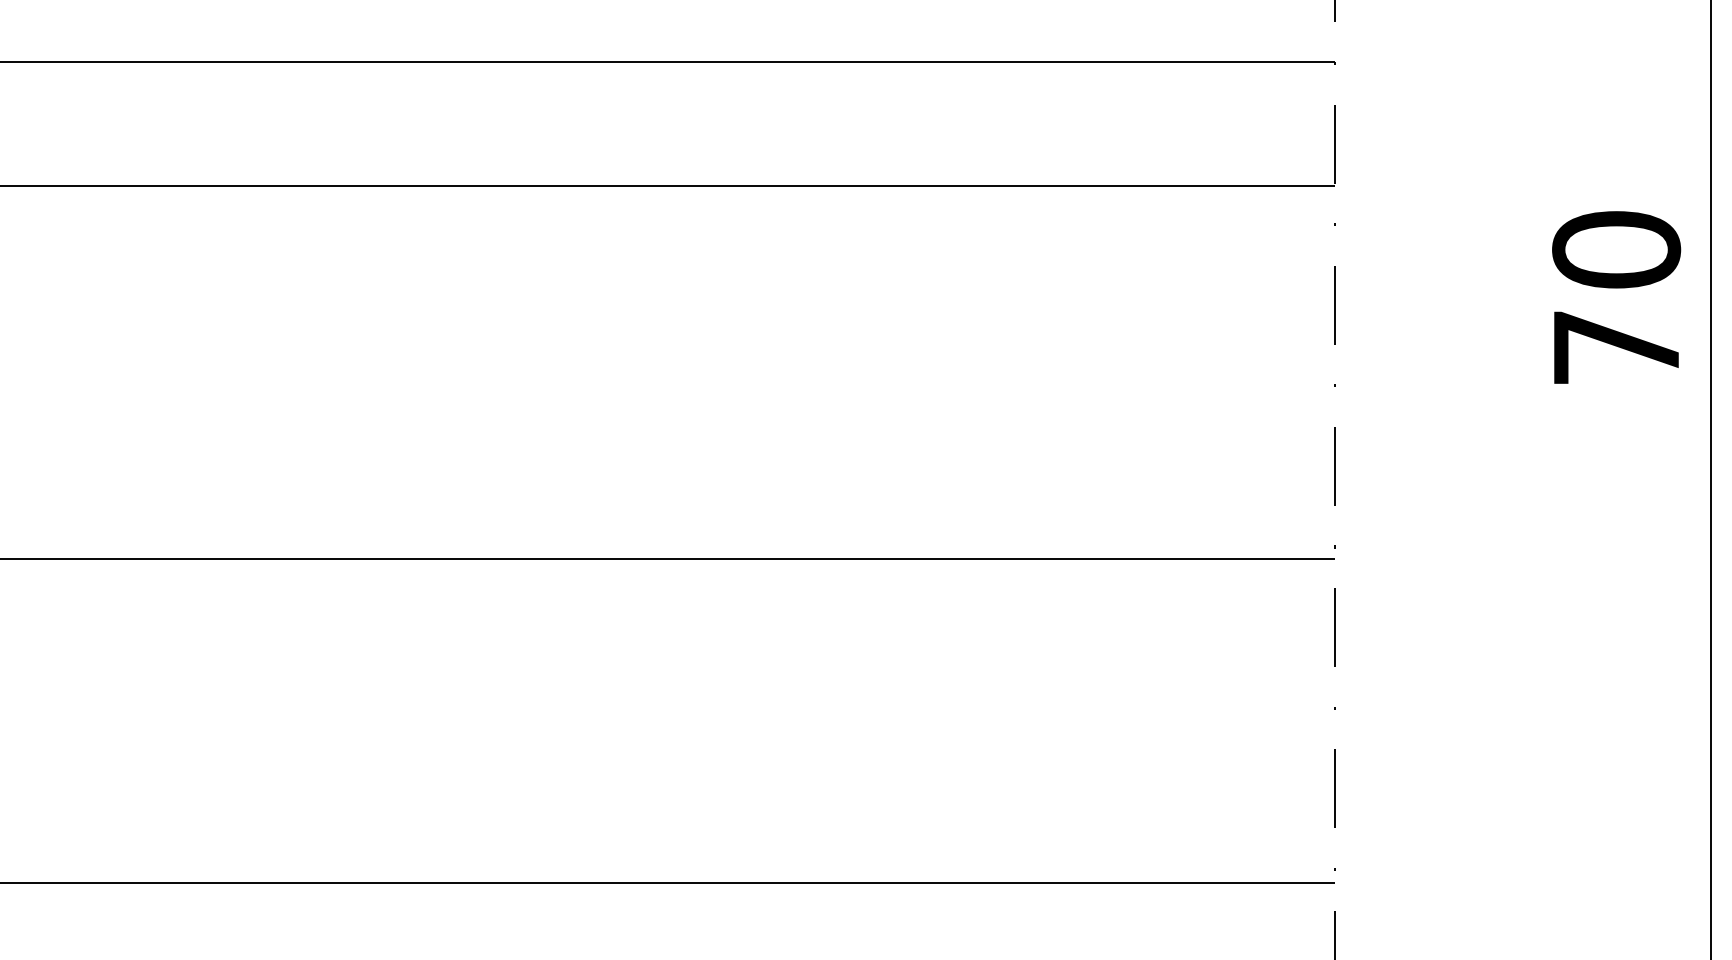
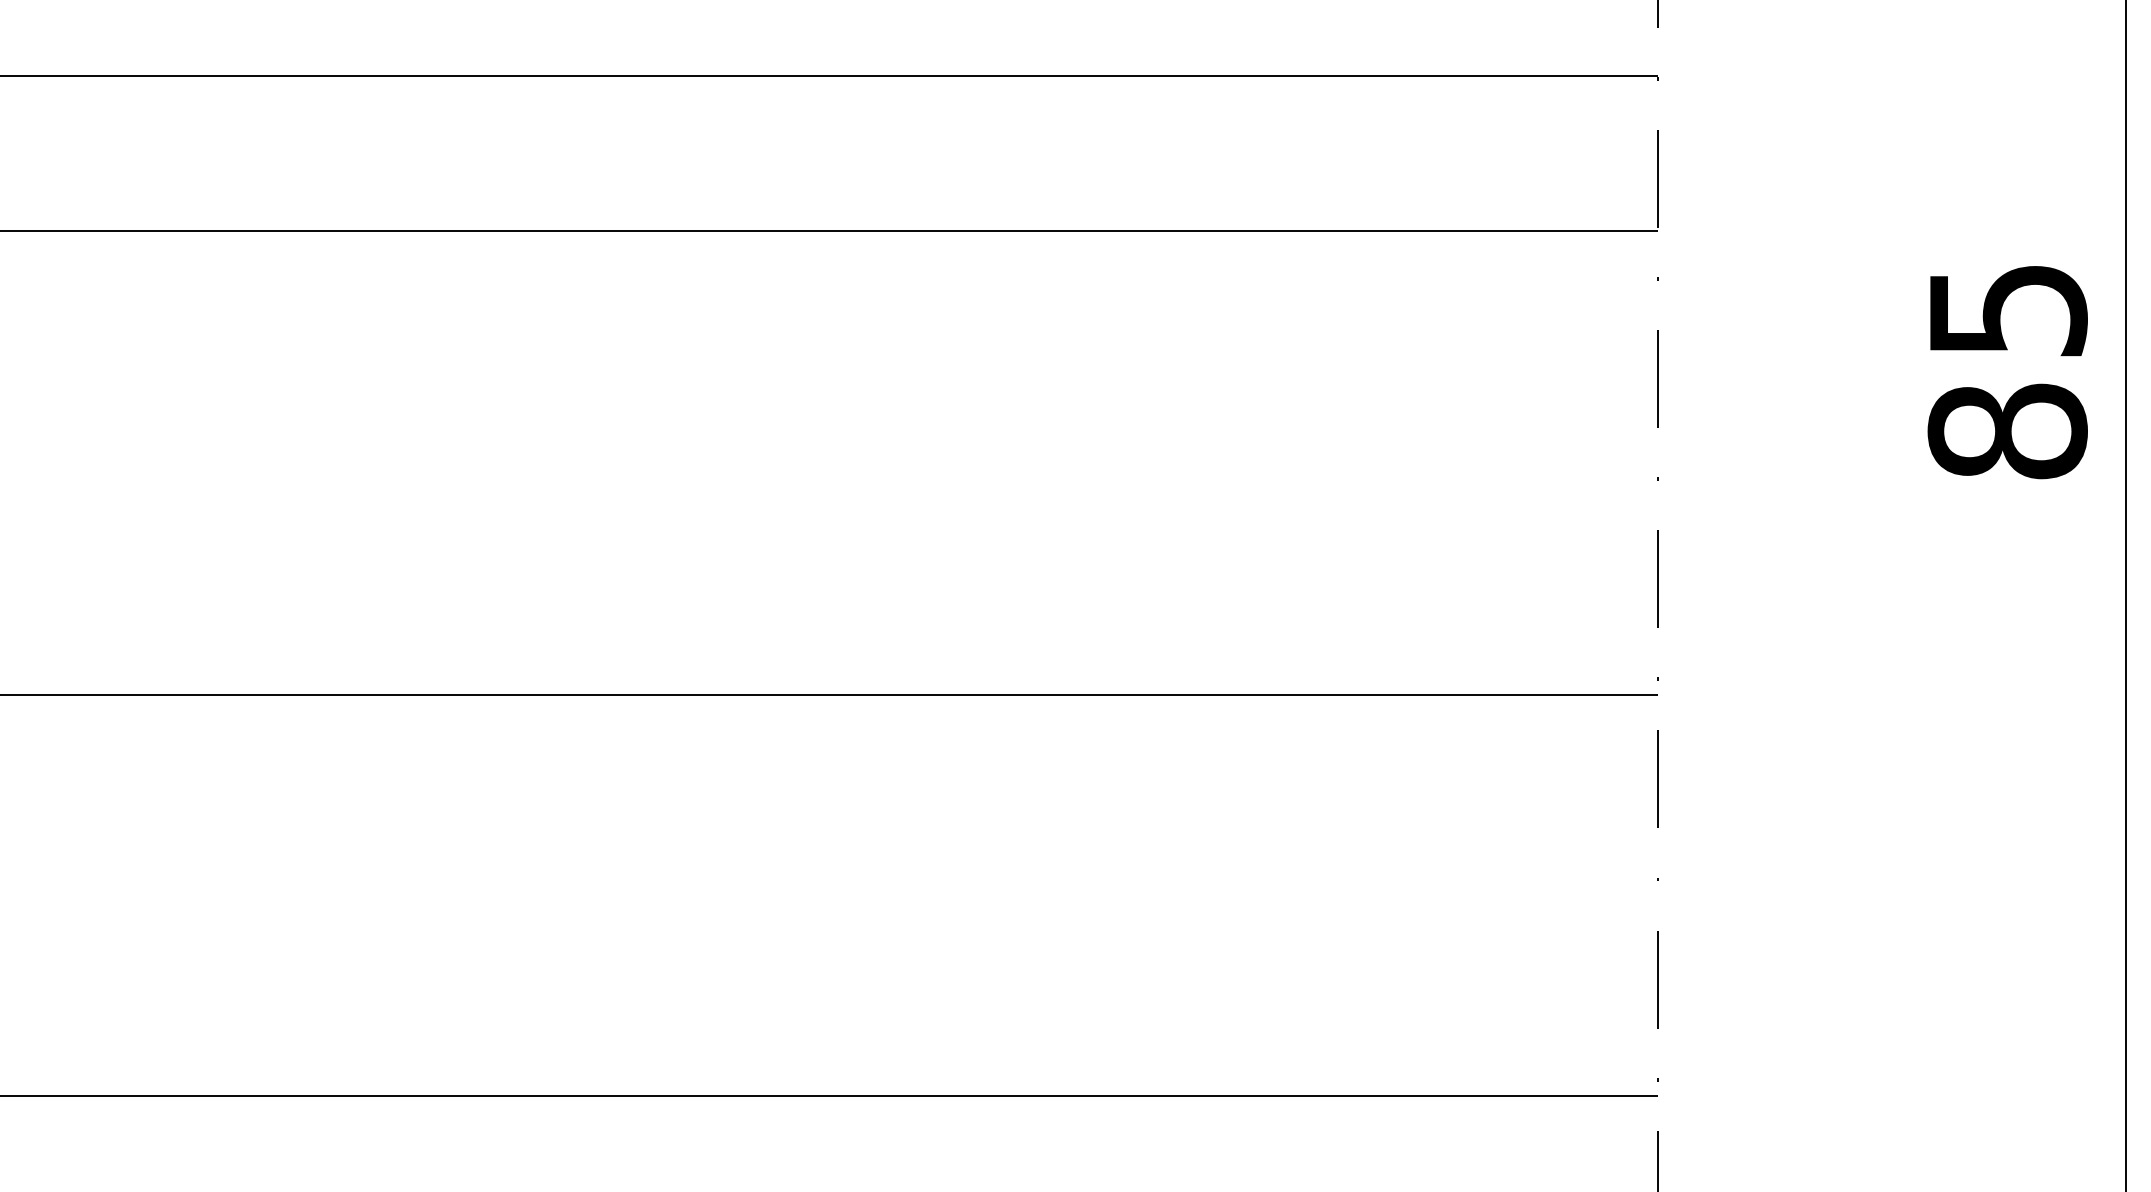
text: (1616, 298) -> (2007, 370), 70 -> 85

